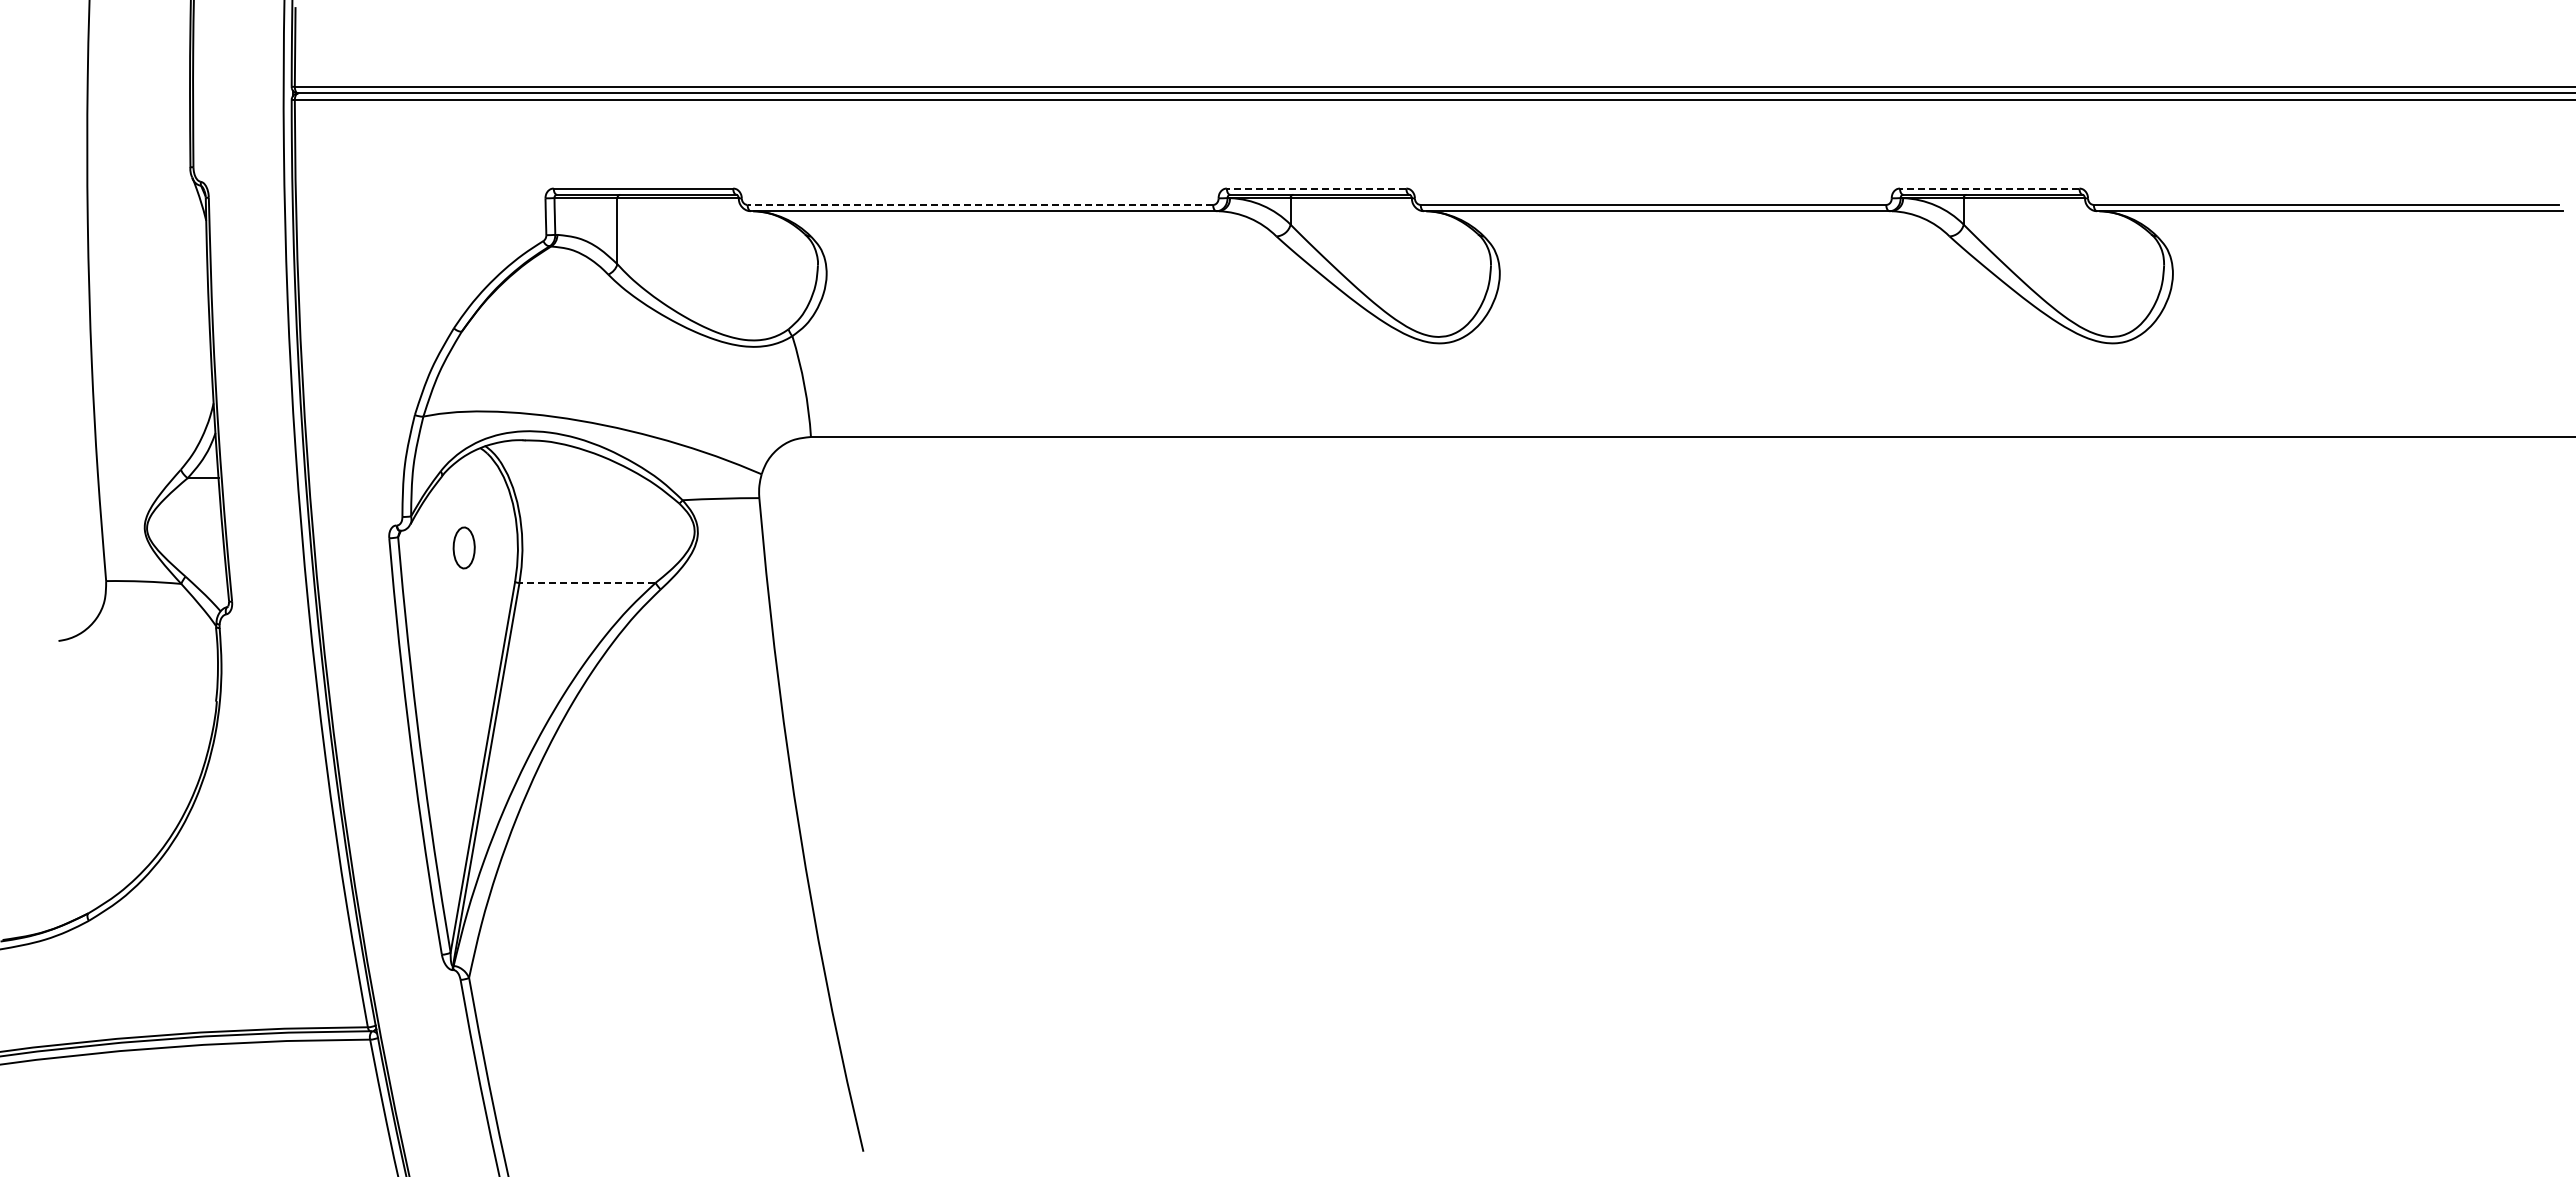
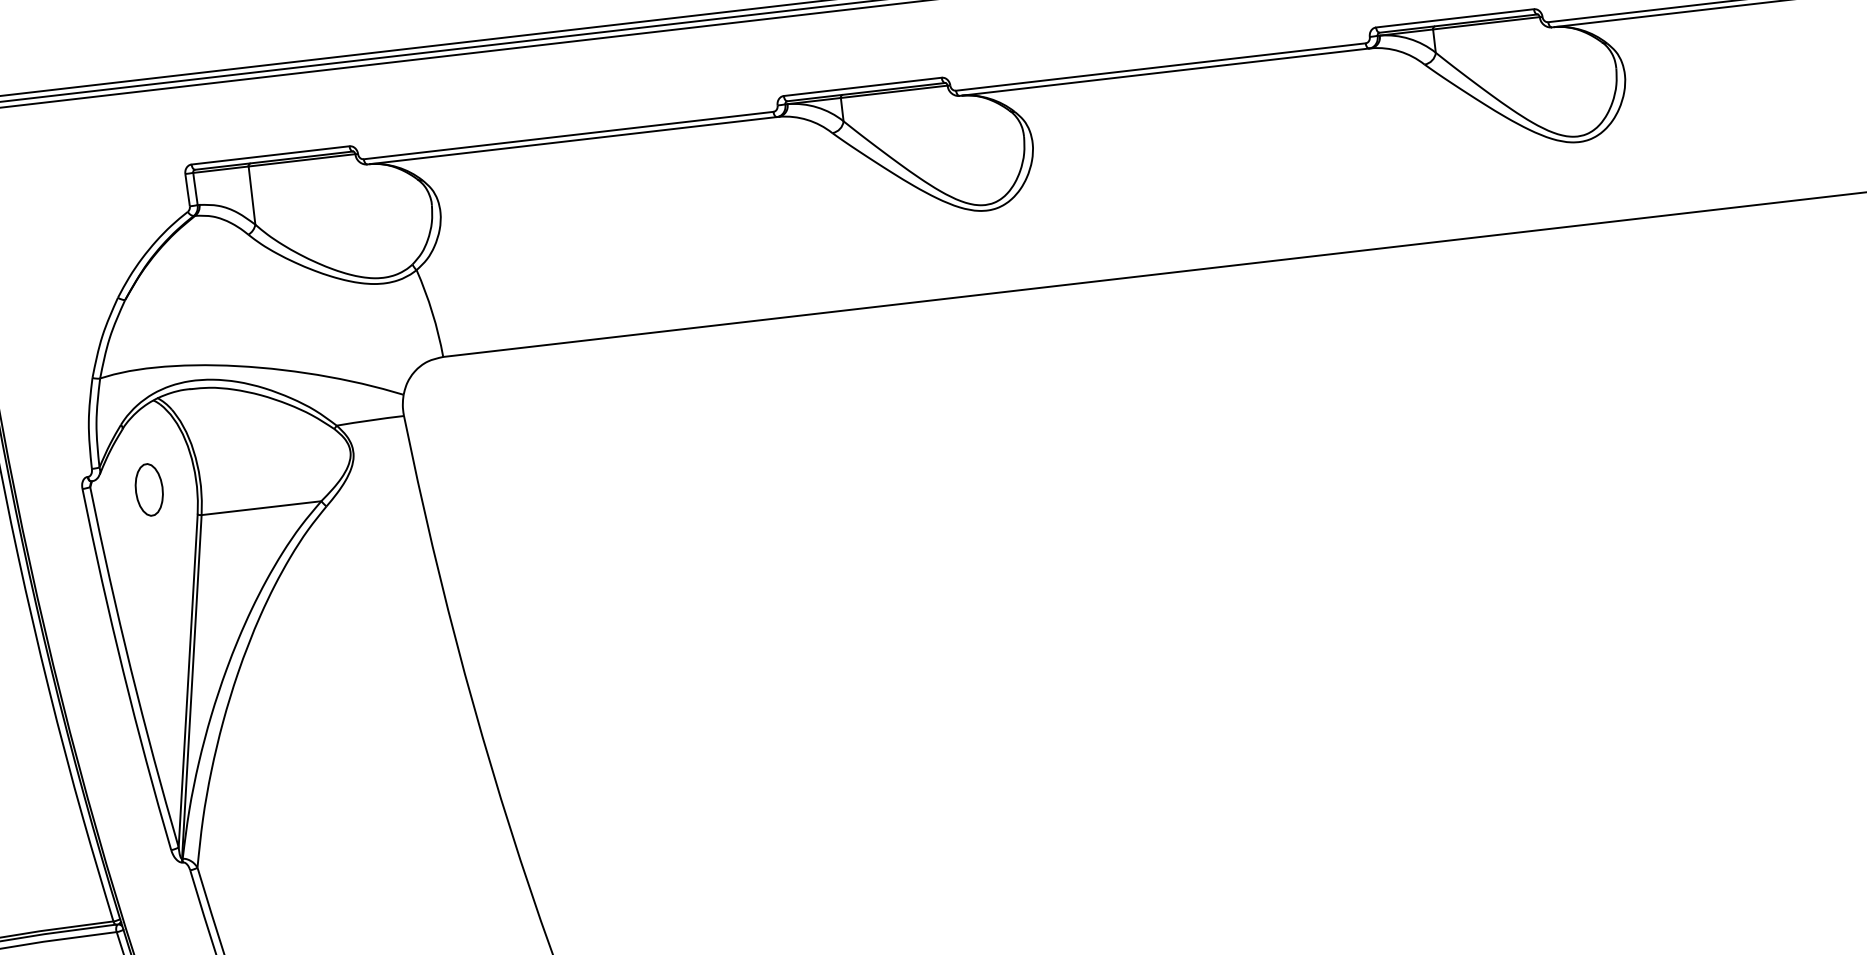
line: (1316, 188) -> (862, 86), dashed -> solid
line: (1989, 188) -> (1454, 18), dashed -> solid
line: (980, 204) -> (568, 135), dashed -> solid
part: (464, 547) -> (149, 489), size x1.43
line: (587, 583) -> (261, 508), dashed -> solid

